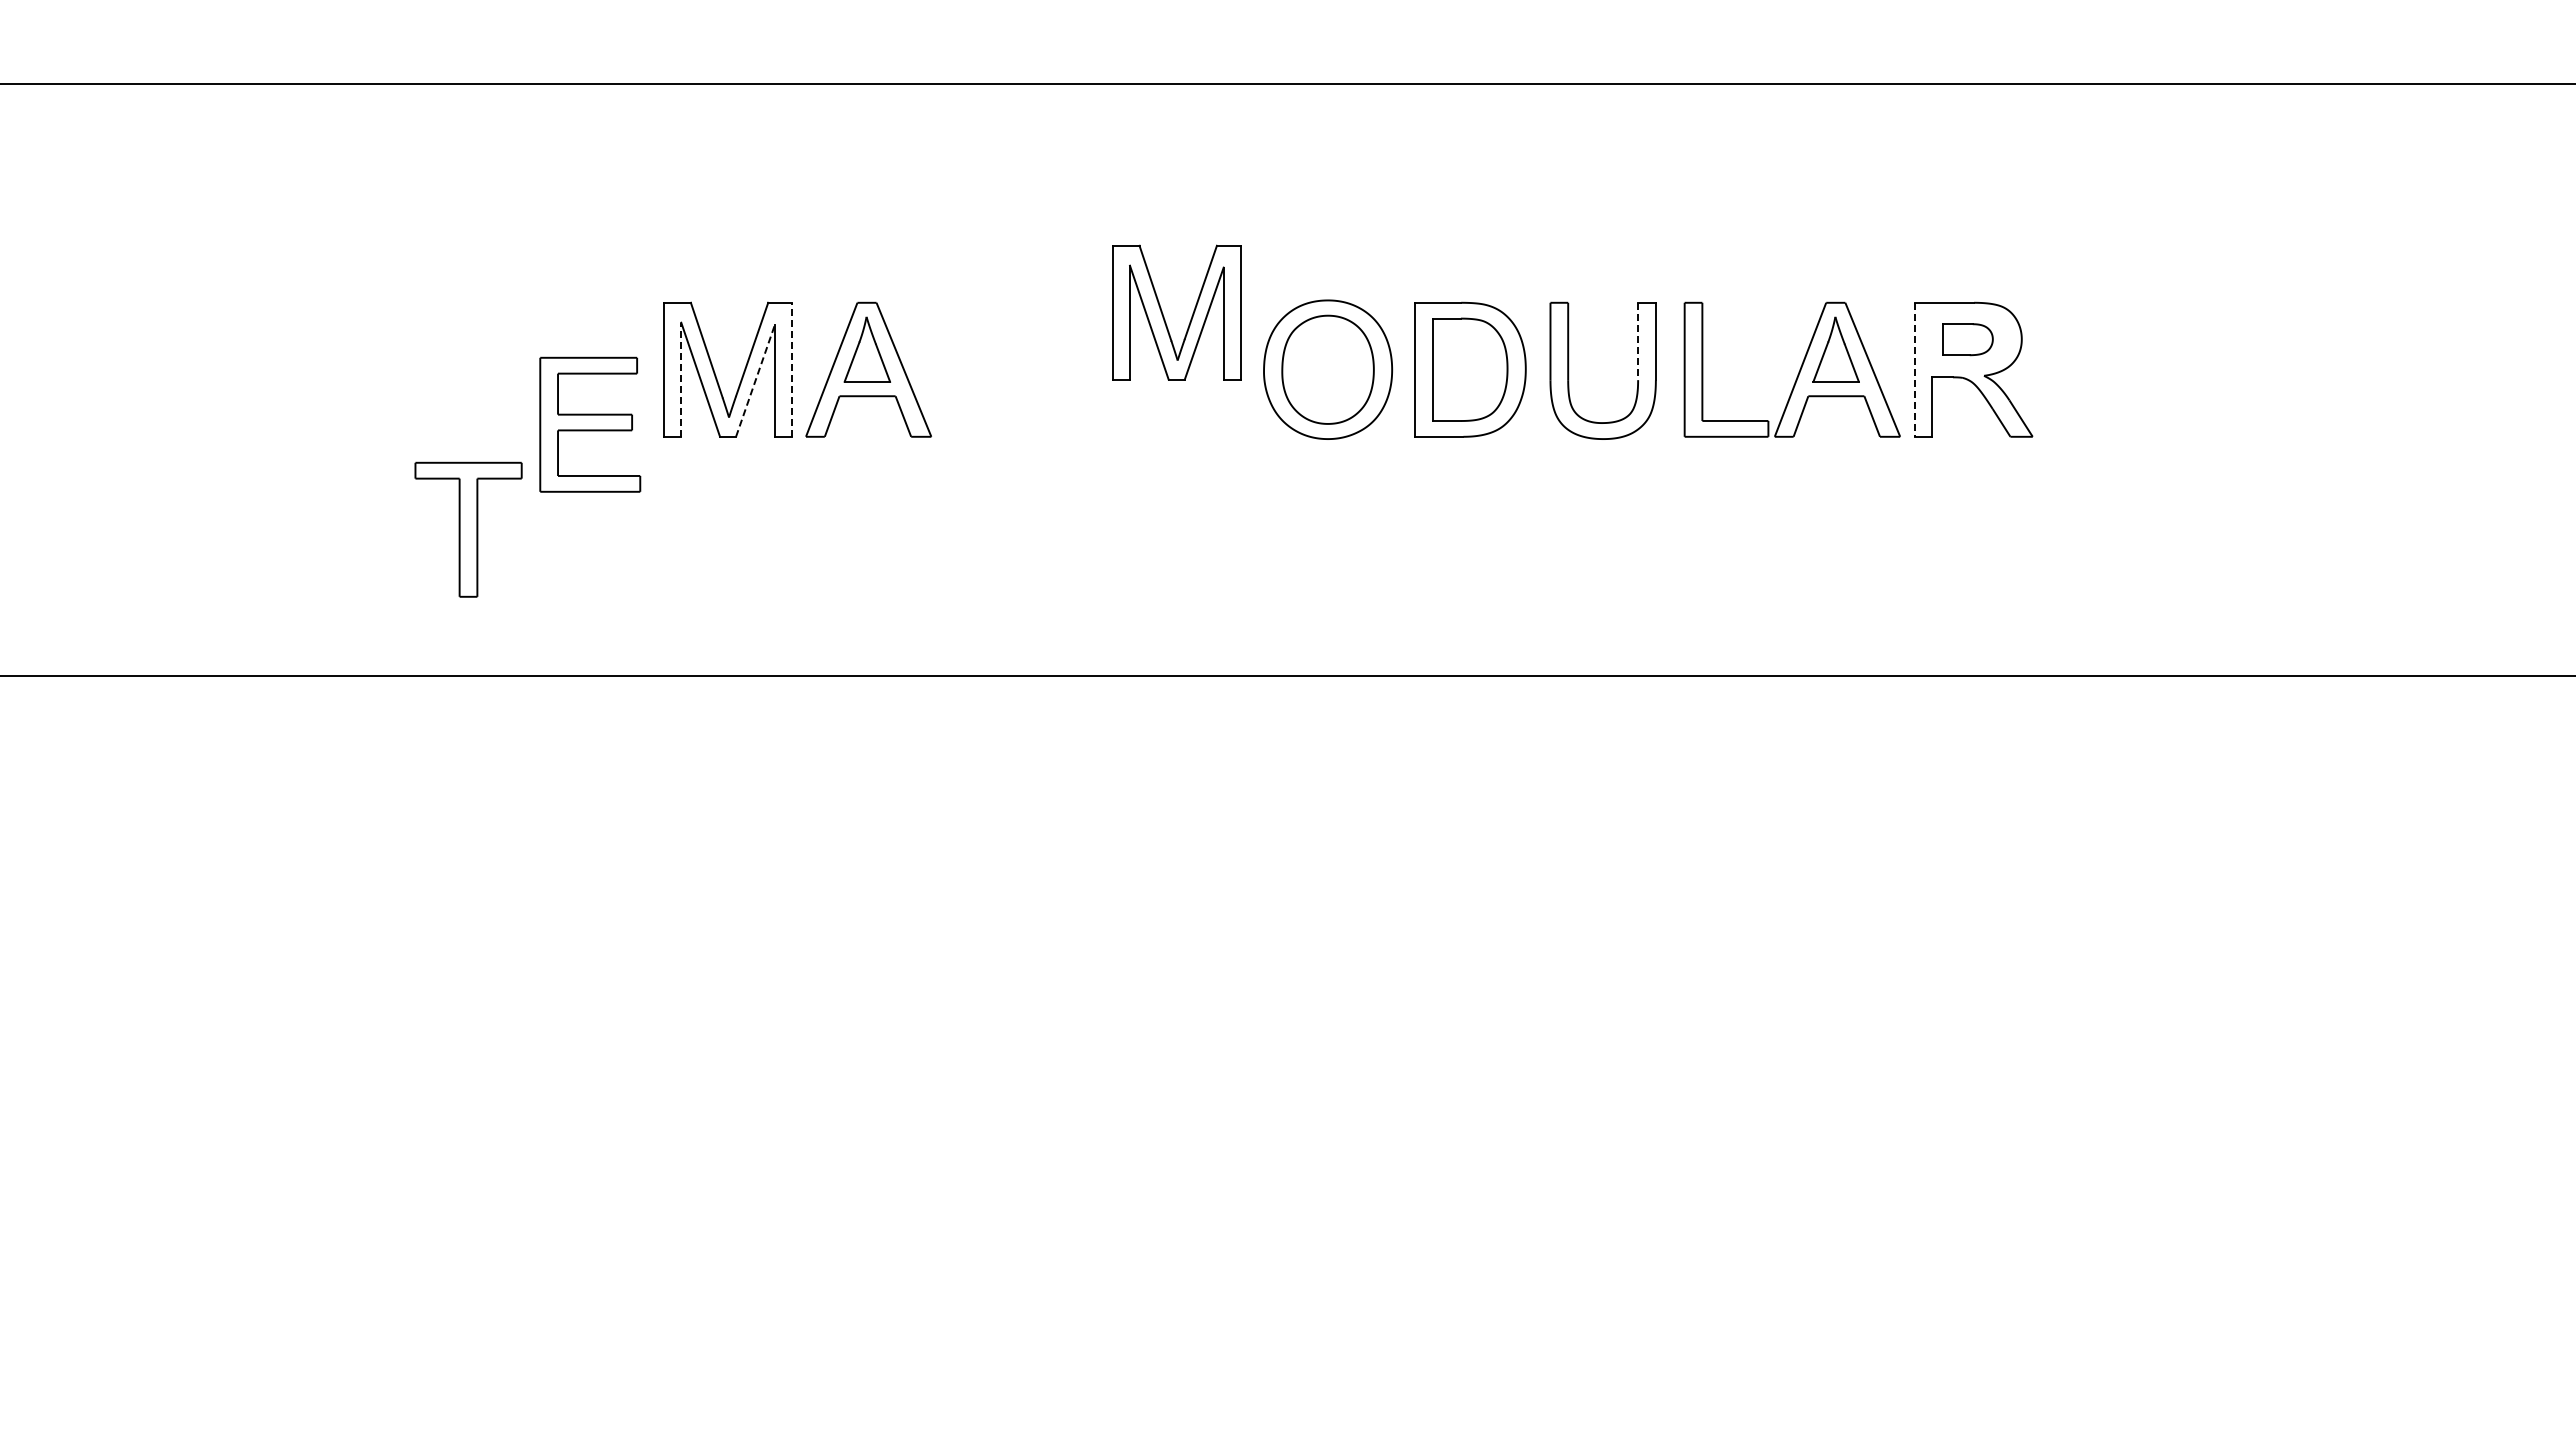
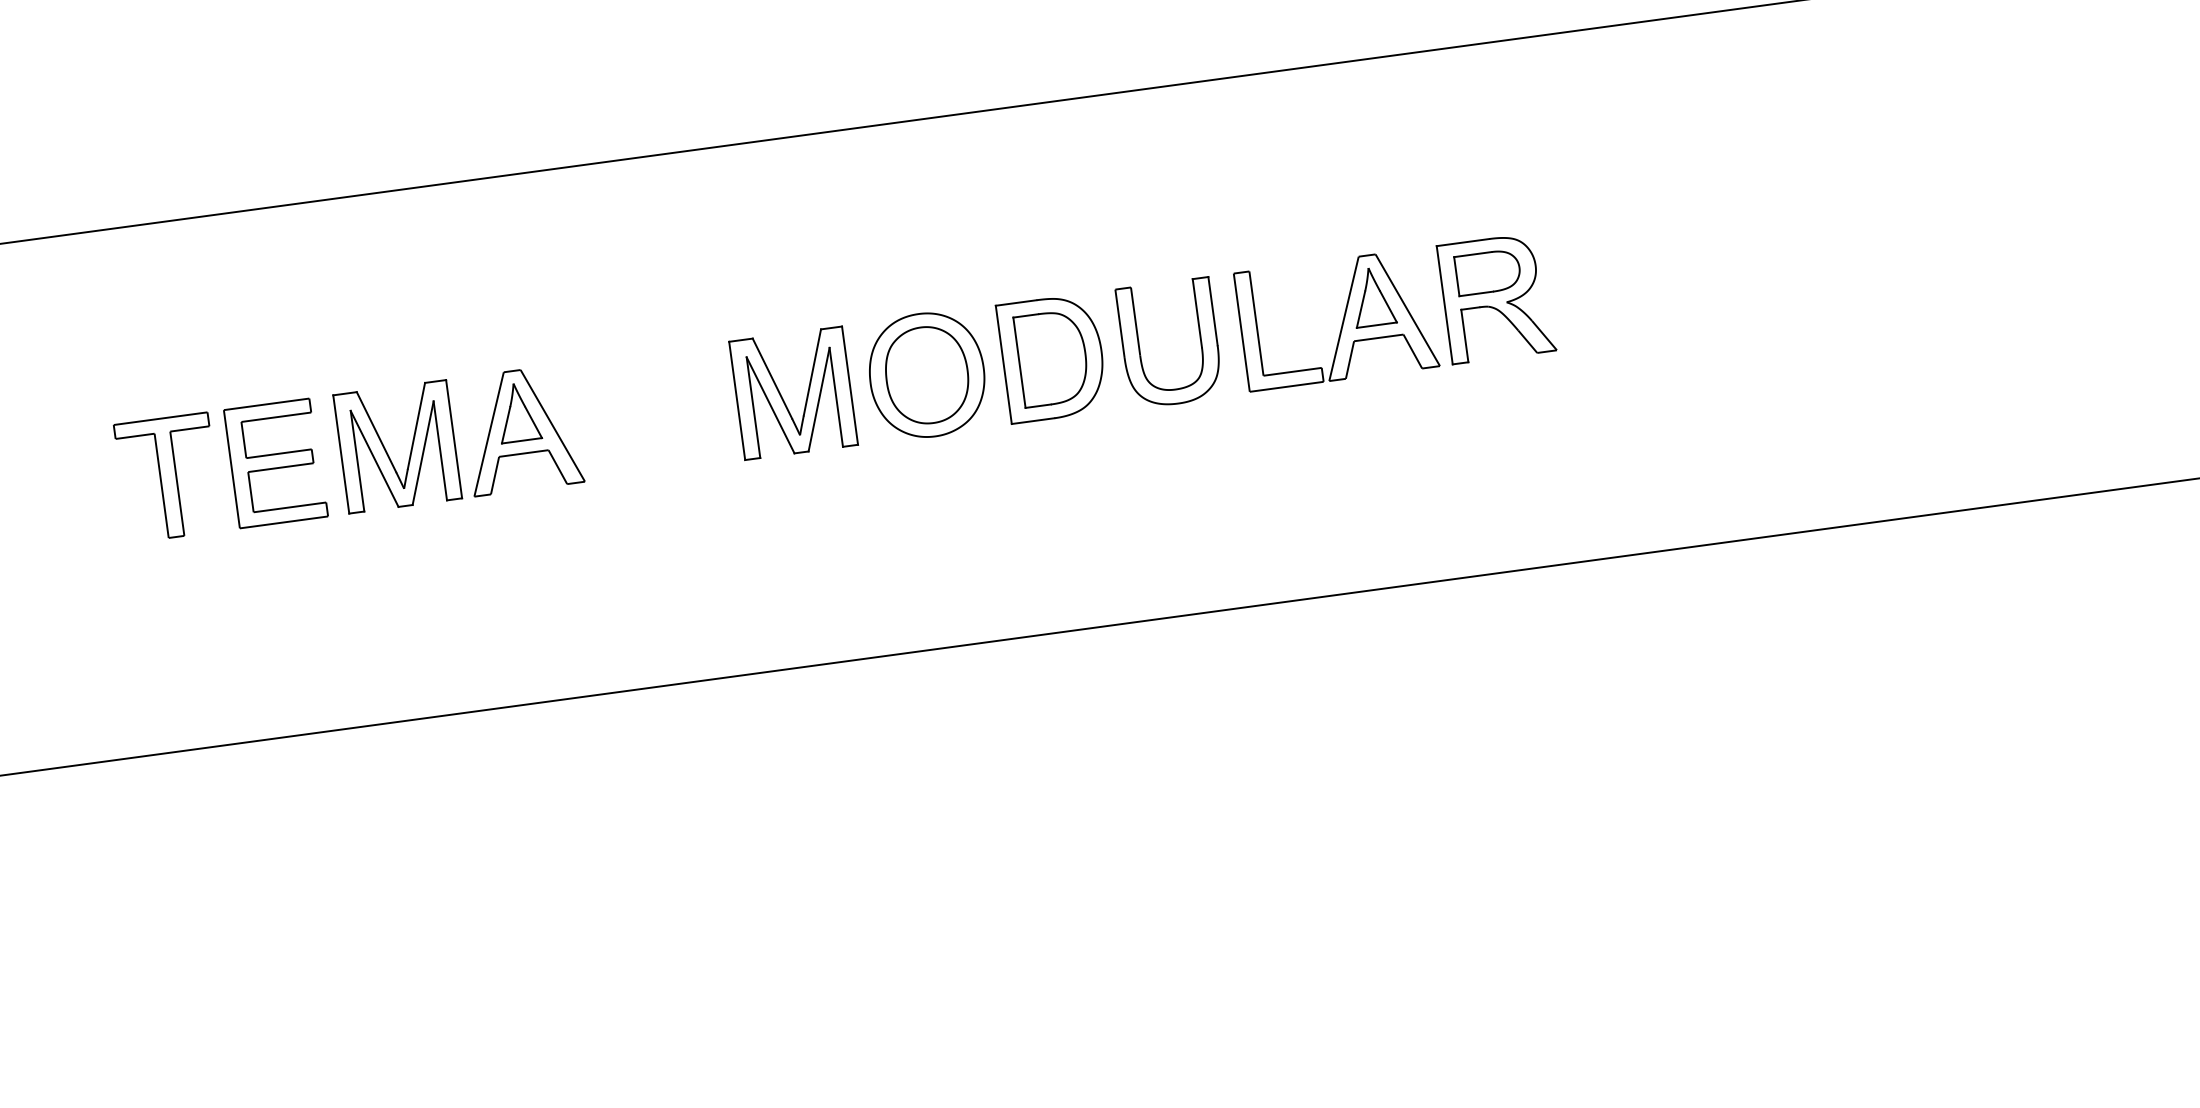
part: (1164, 316) -> (783, 398), moved
part: (1967, 339) -> (1487, 272), size x1.43
line: (1638, 341) -> (1197, 313), dashed -> solid
line: (792, 369) -> (454, 438), dashed -> solid
line: (1914, 370) -> (1444, 305), dashed -> solid
line: (681, 379) -> (357, 460), dashed -> solid
line: (755, 380) -> (423, 453), dashed -> solid
part: (590, 424) -> (276, 462), moved
part: (468, 529) -> (168, 477), moved

